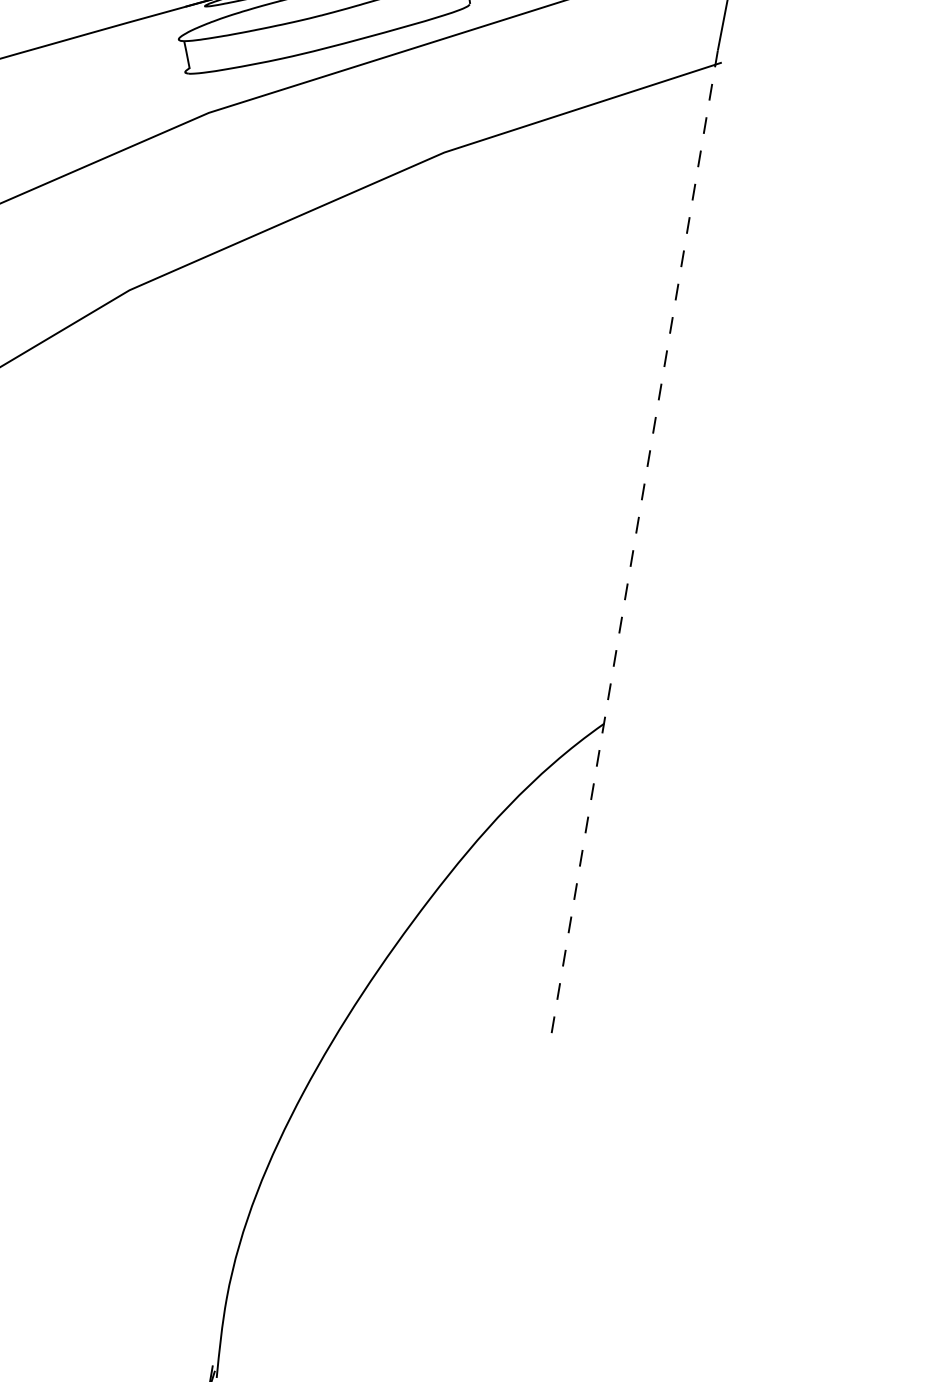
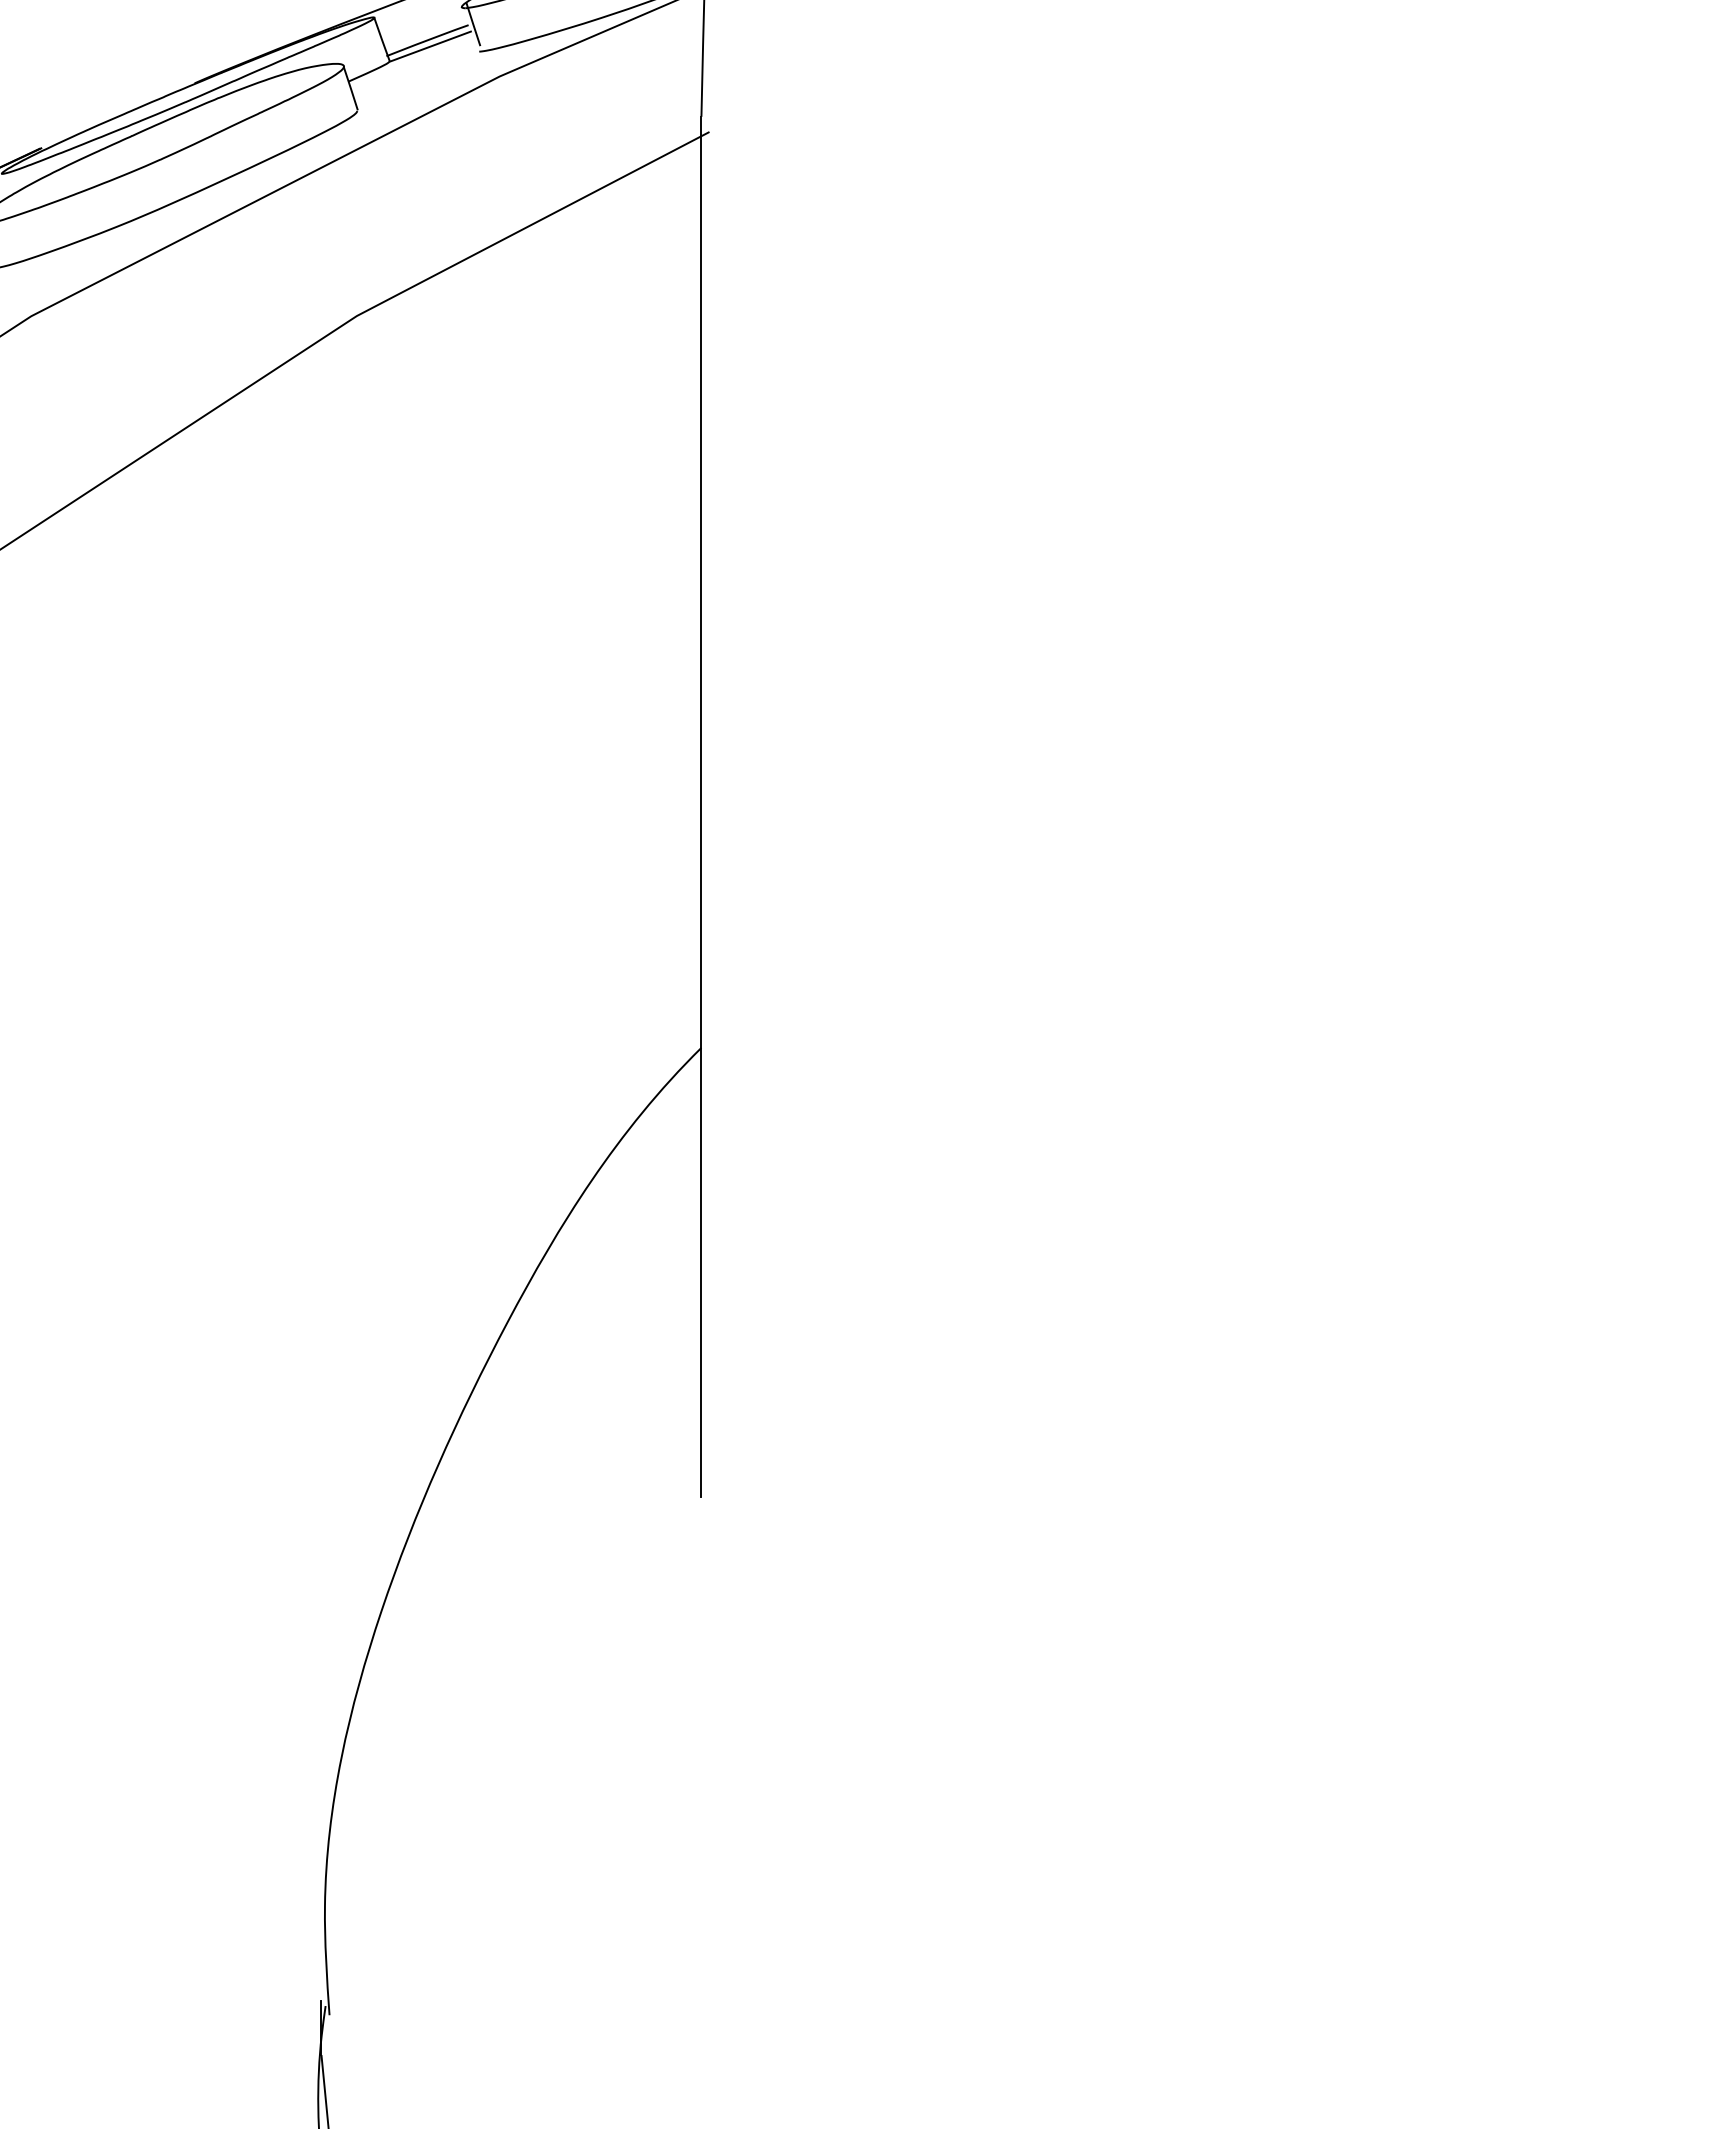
line: (633, 550) -> (701, 807), dashed -> solid

